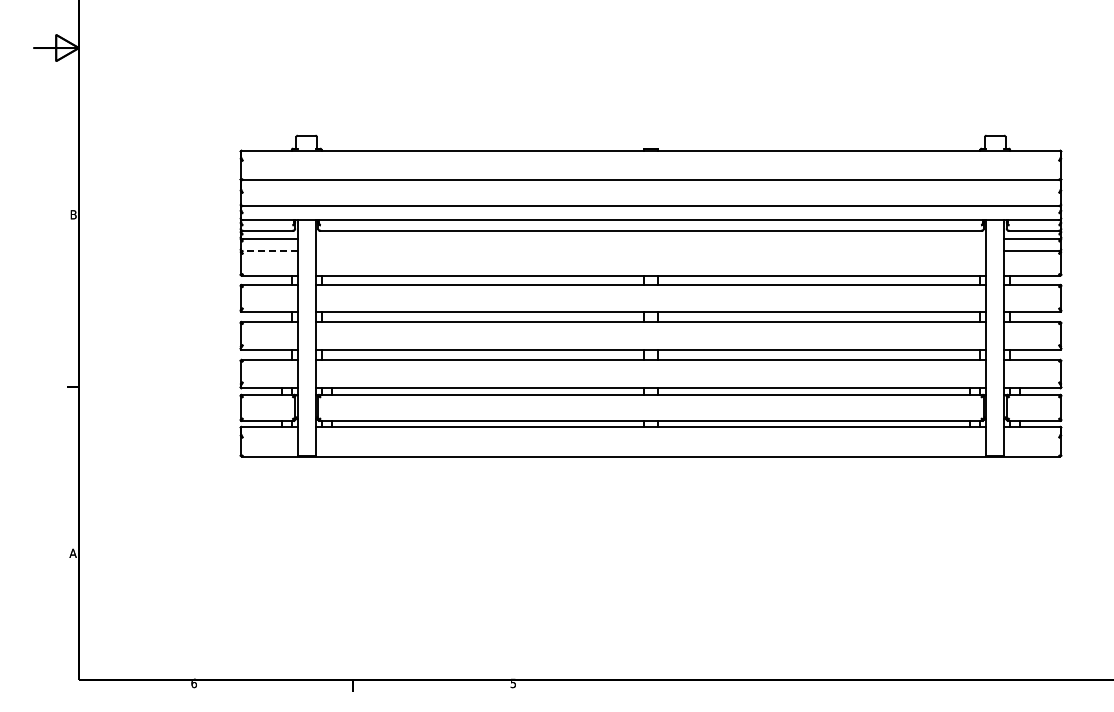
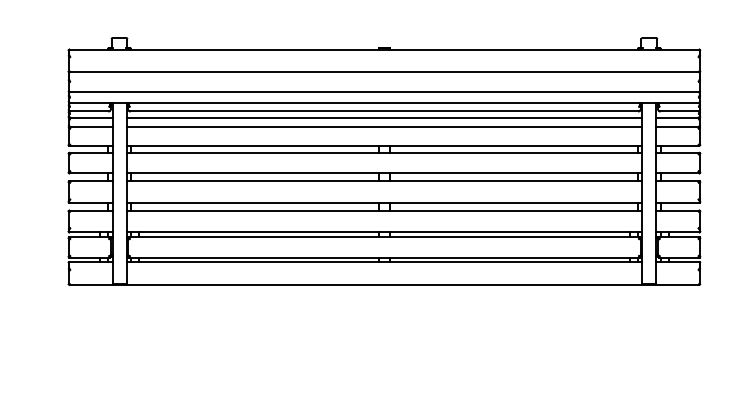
line: (650, 239) -> (384, 117), added
line: (270, 251) -> (91, 127), dashed -> solid
line: (650, 251) -> (384, 127), added

